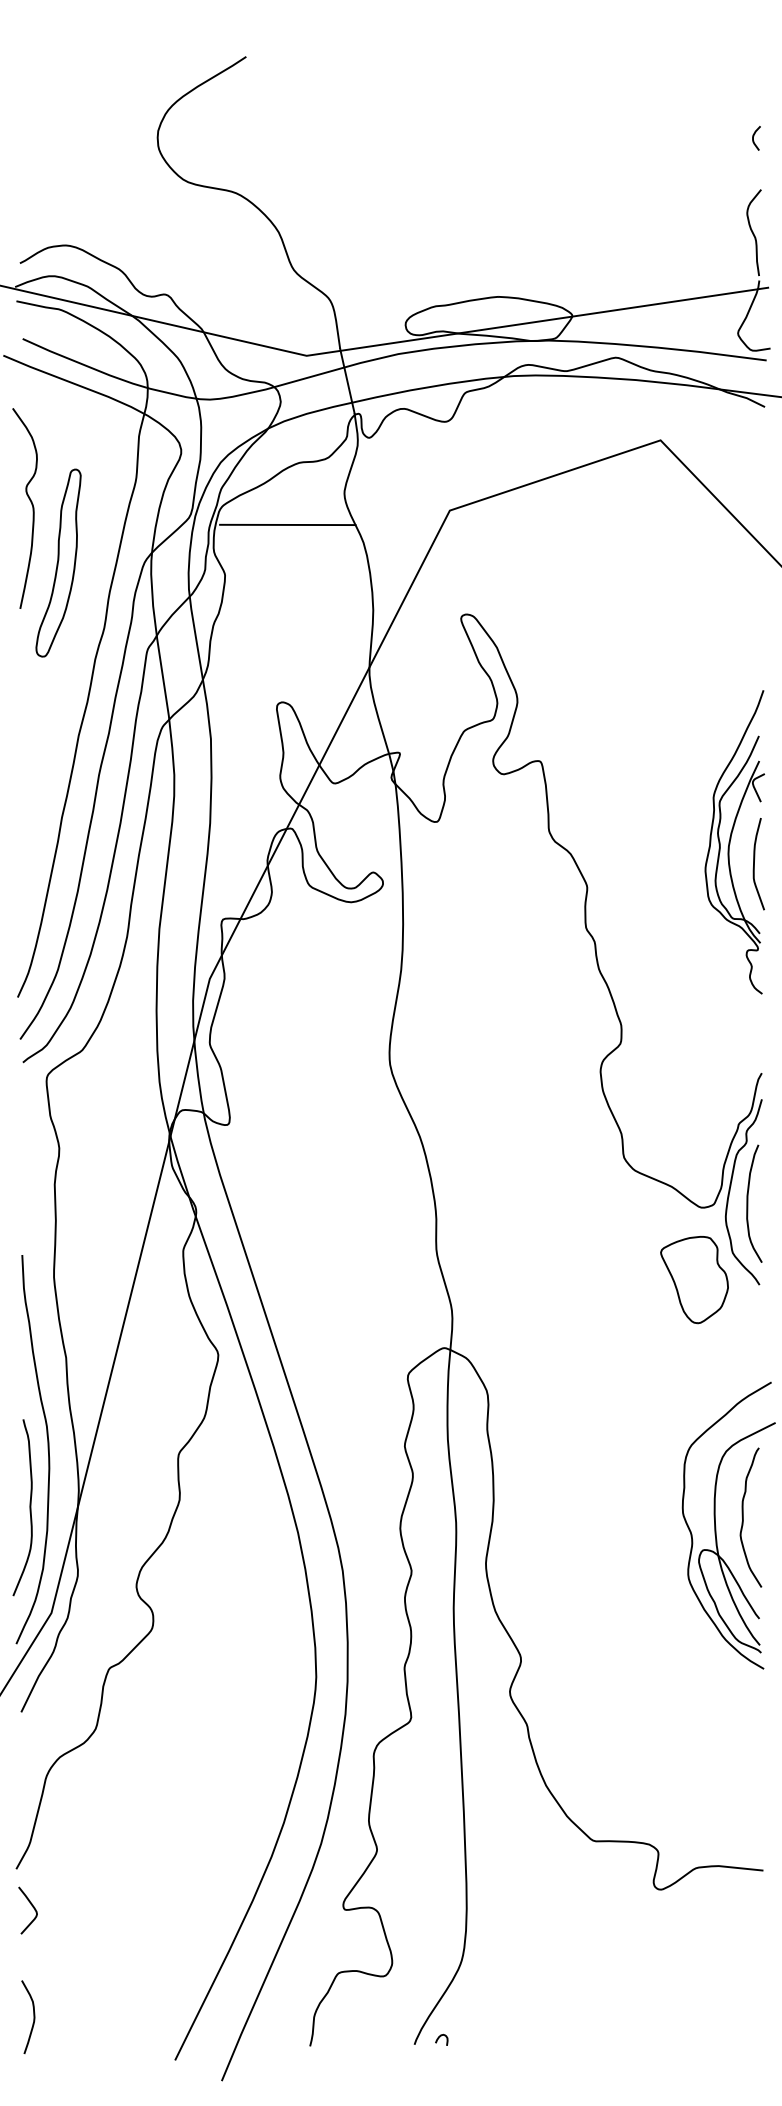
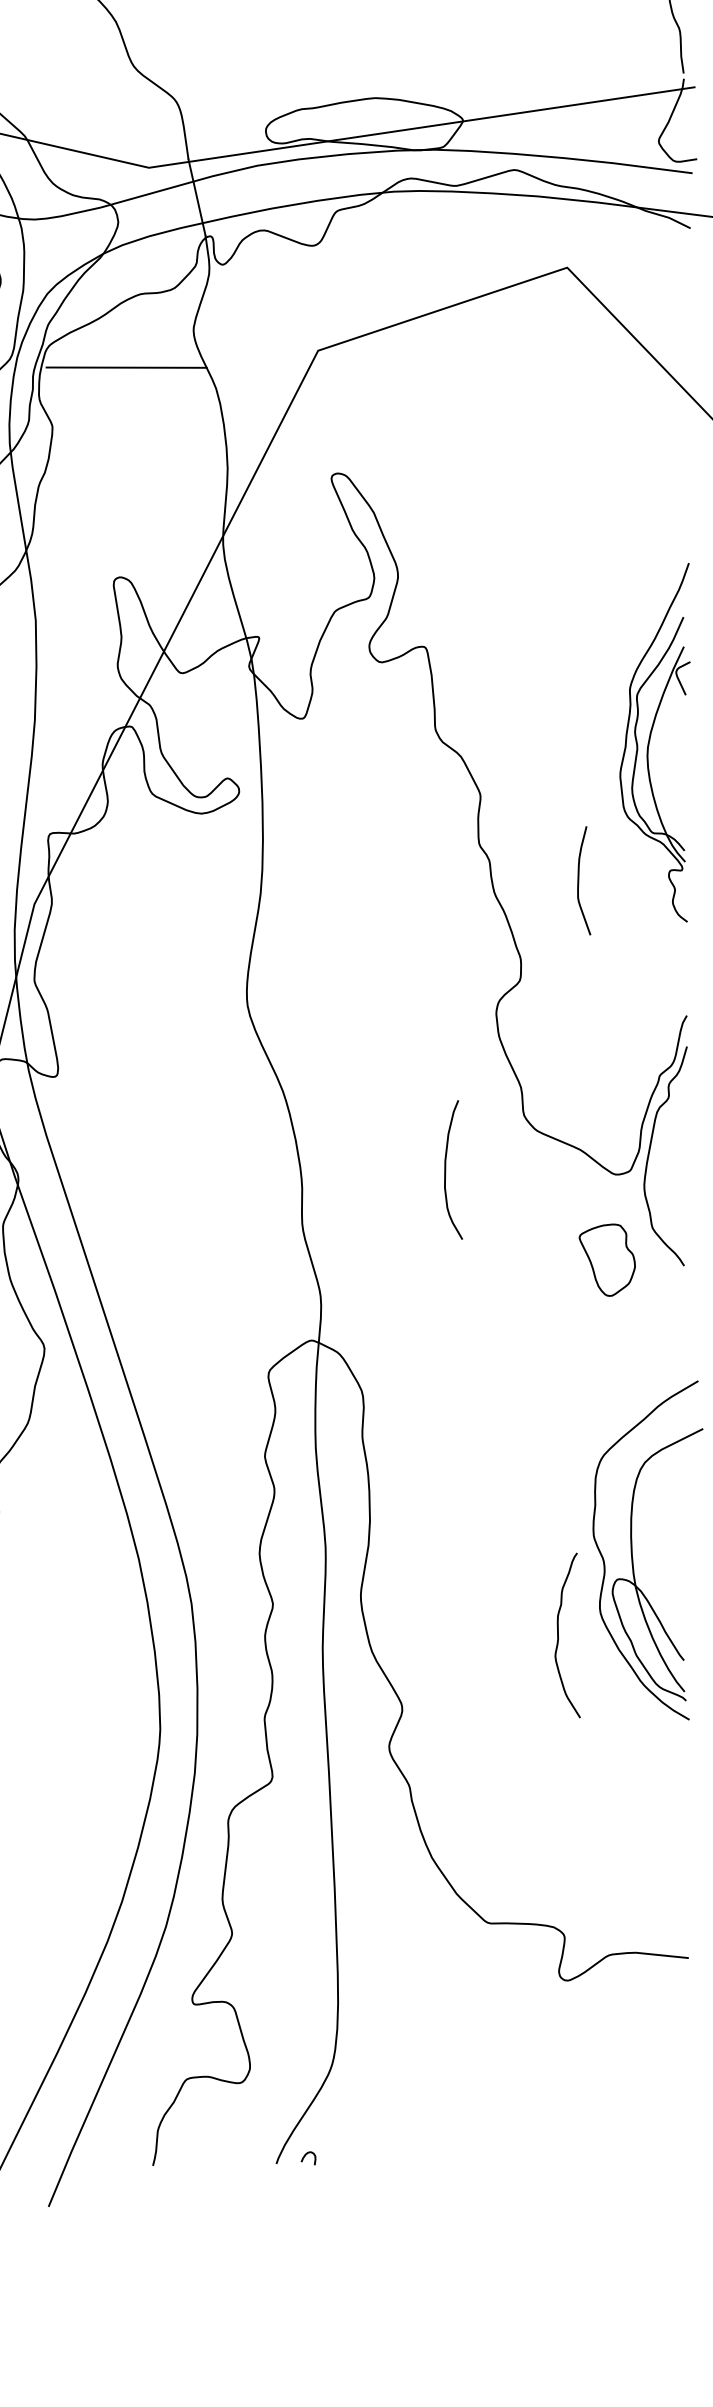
curve: (754, 864) -> (578, 881), moved
curve: (748, 1203) -> (446, 1169), moved
part: (694, 1280) -> (607, 1260), size x0.7
curve: (743, 1517) -> (558, 1635), moved

